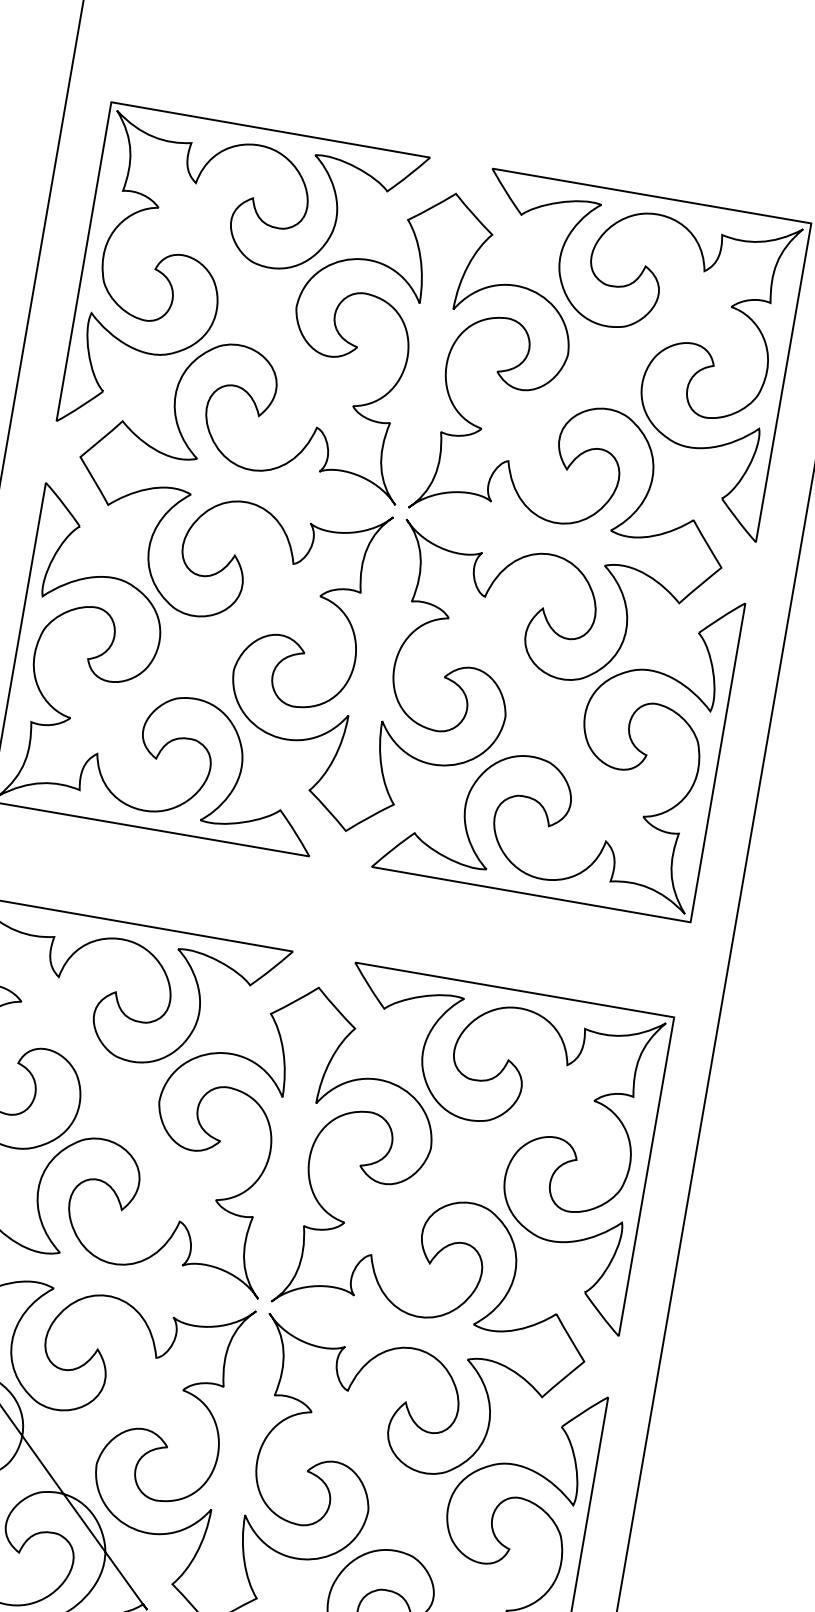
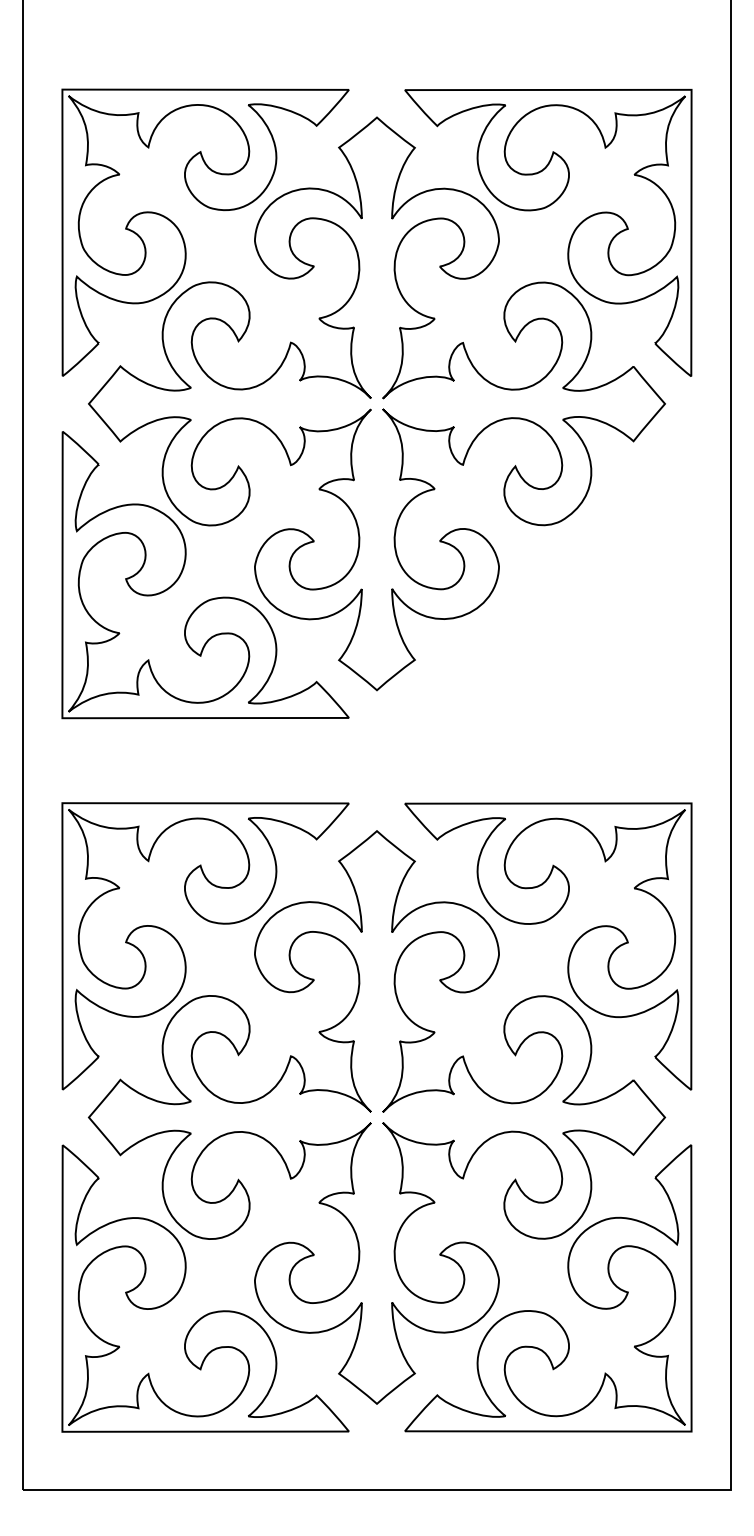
part: (583, 731) -> (569, 567), removed

